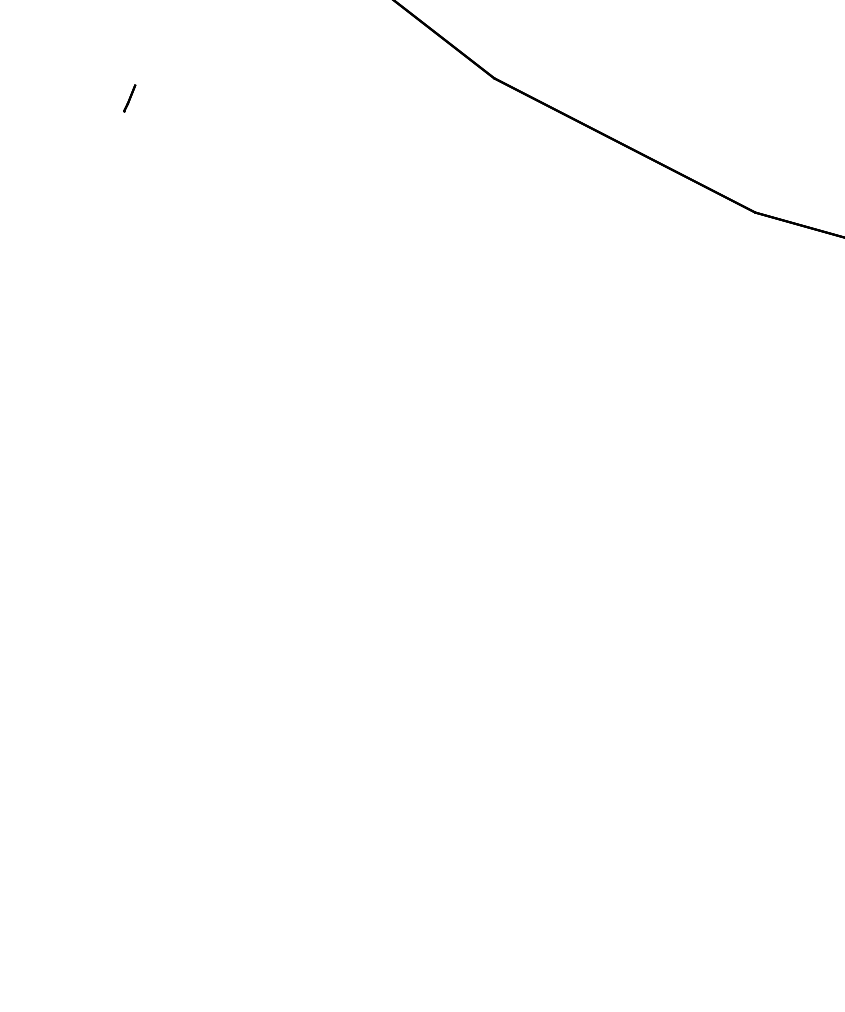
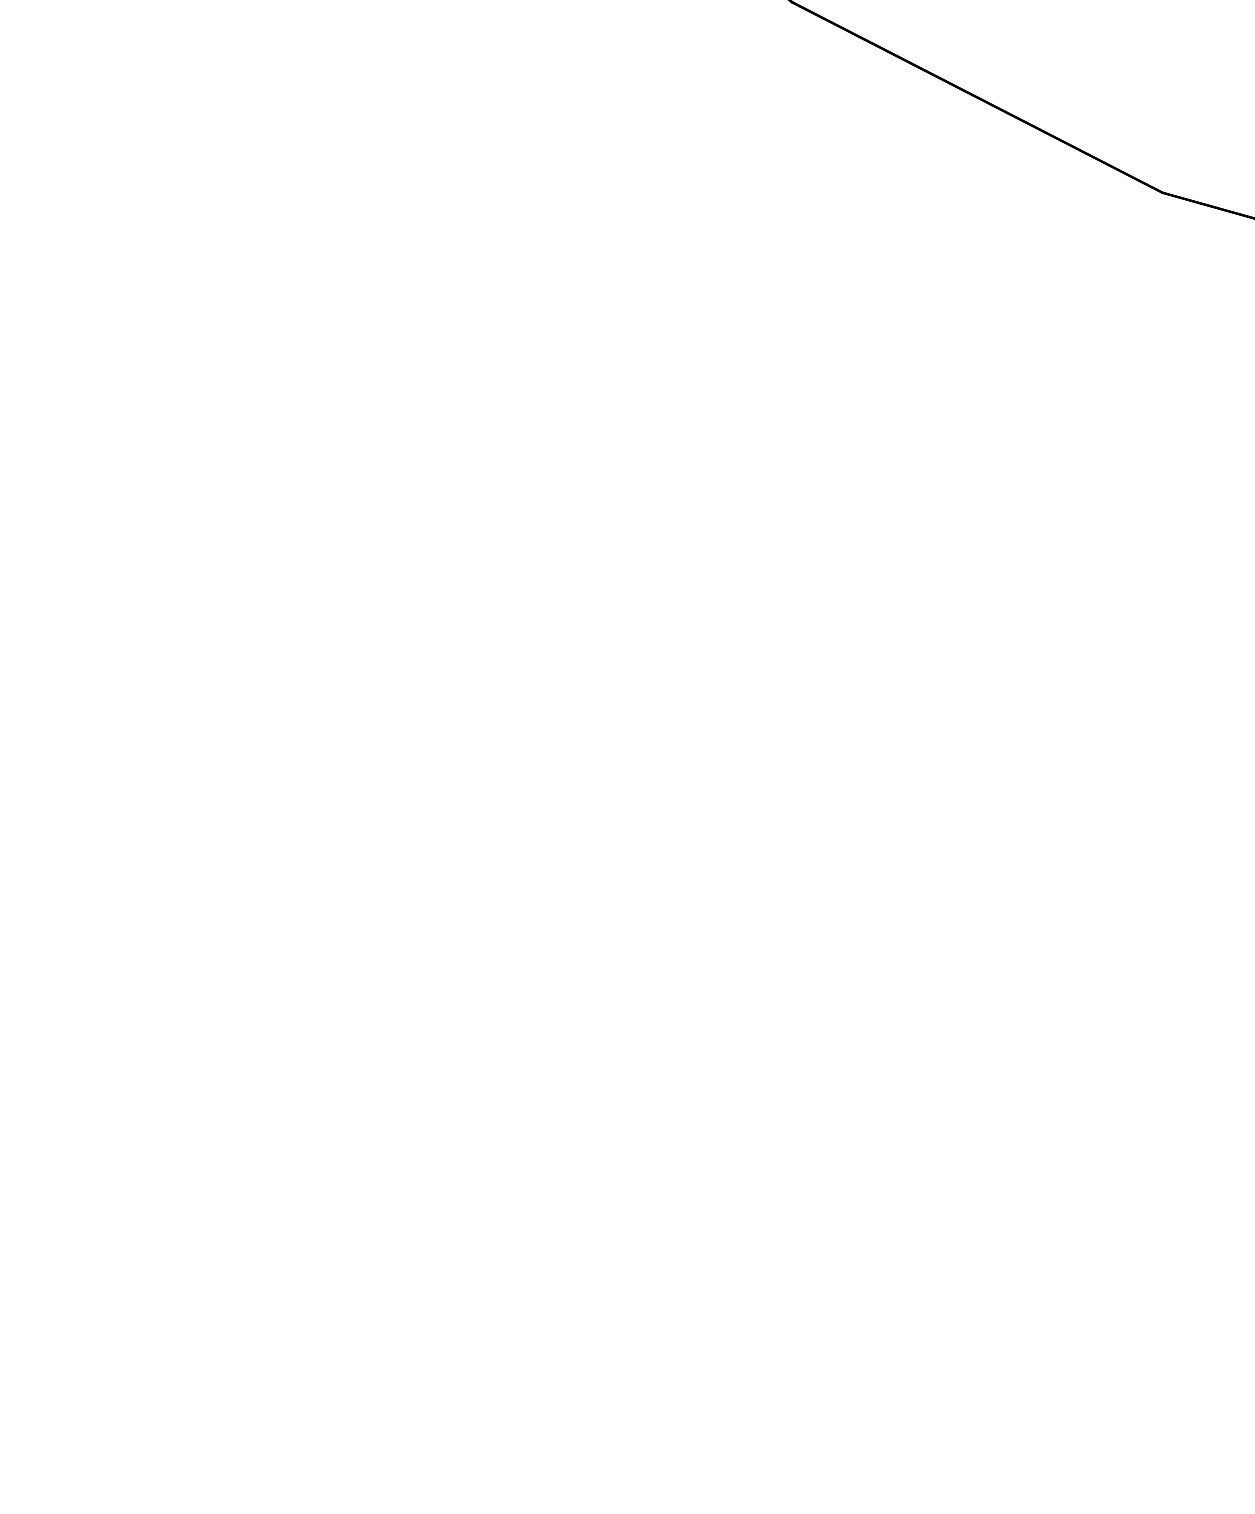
line: (129, 98) -> (275, 30), removed

